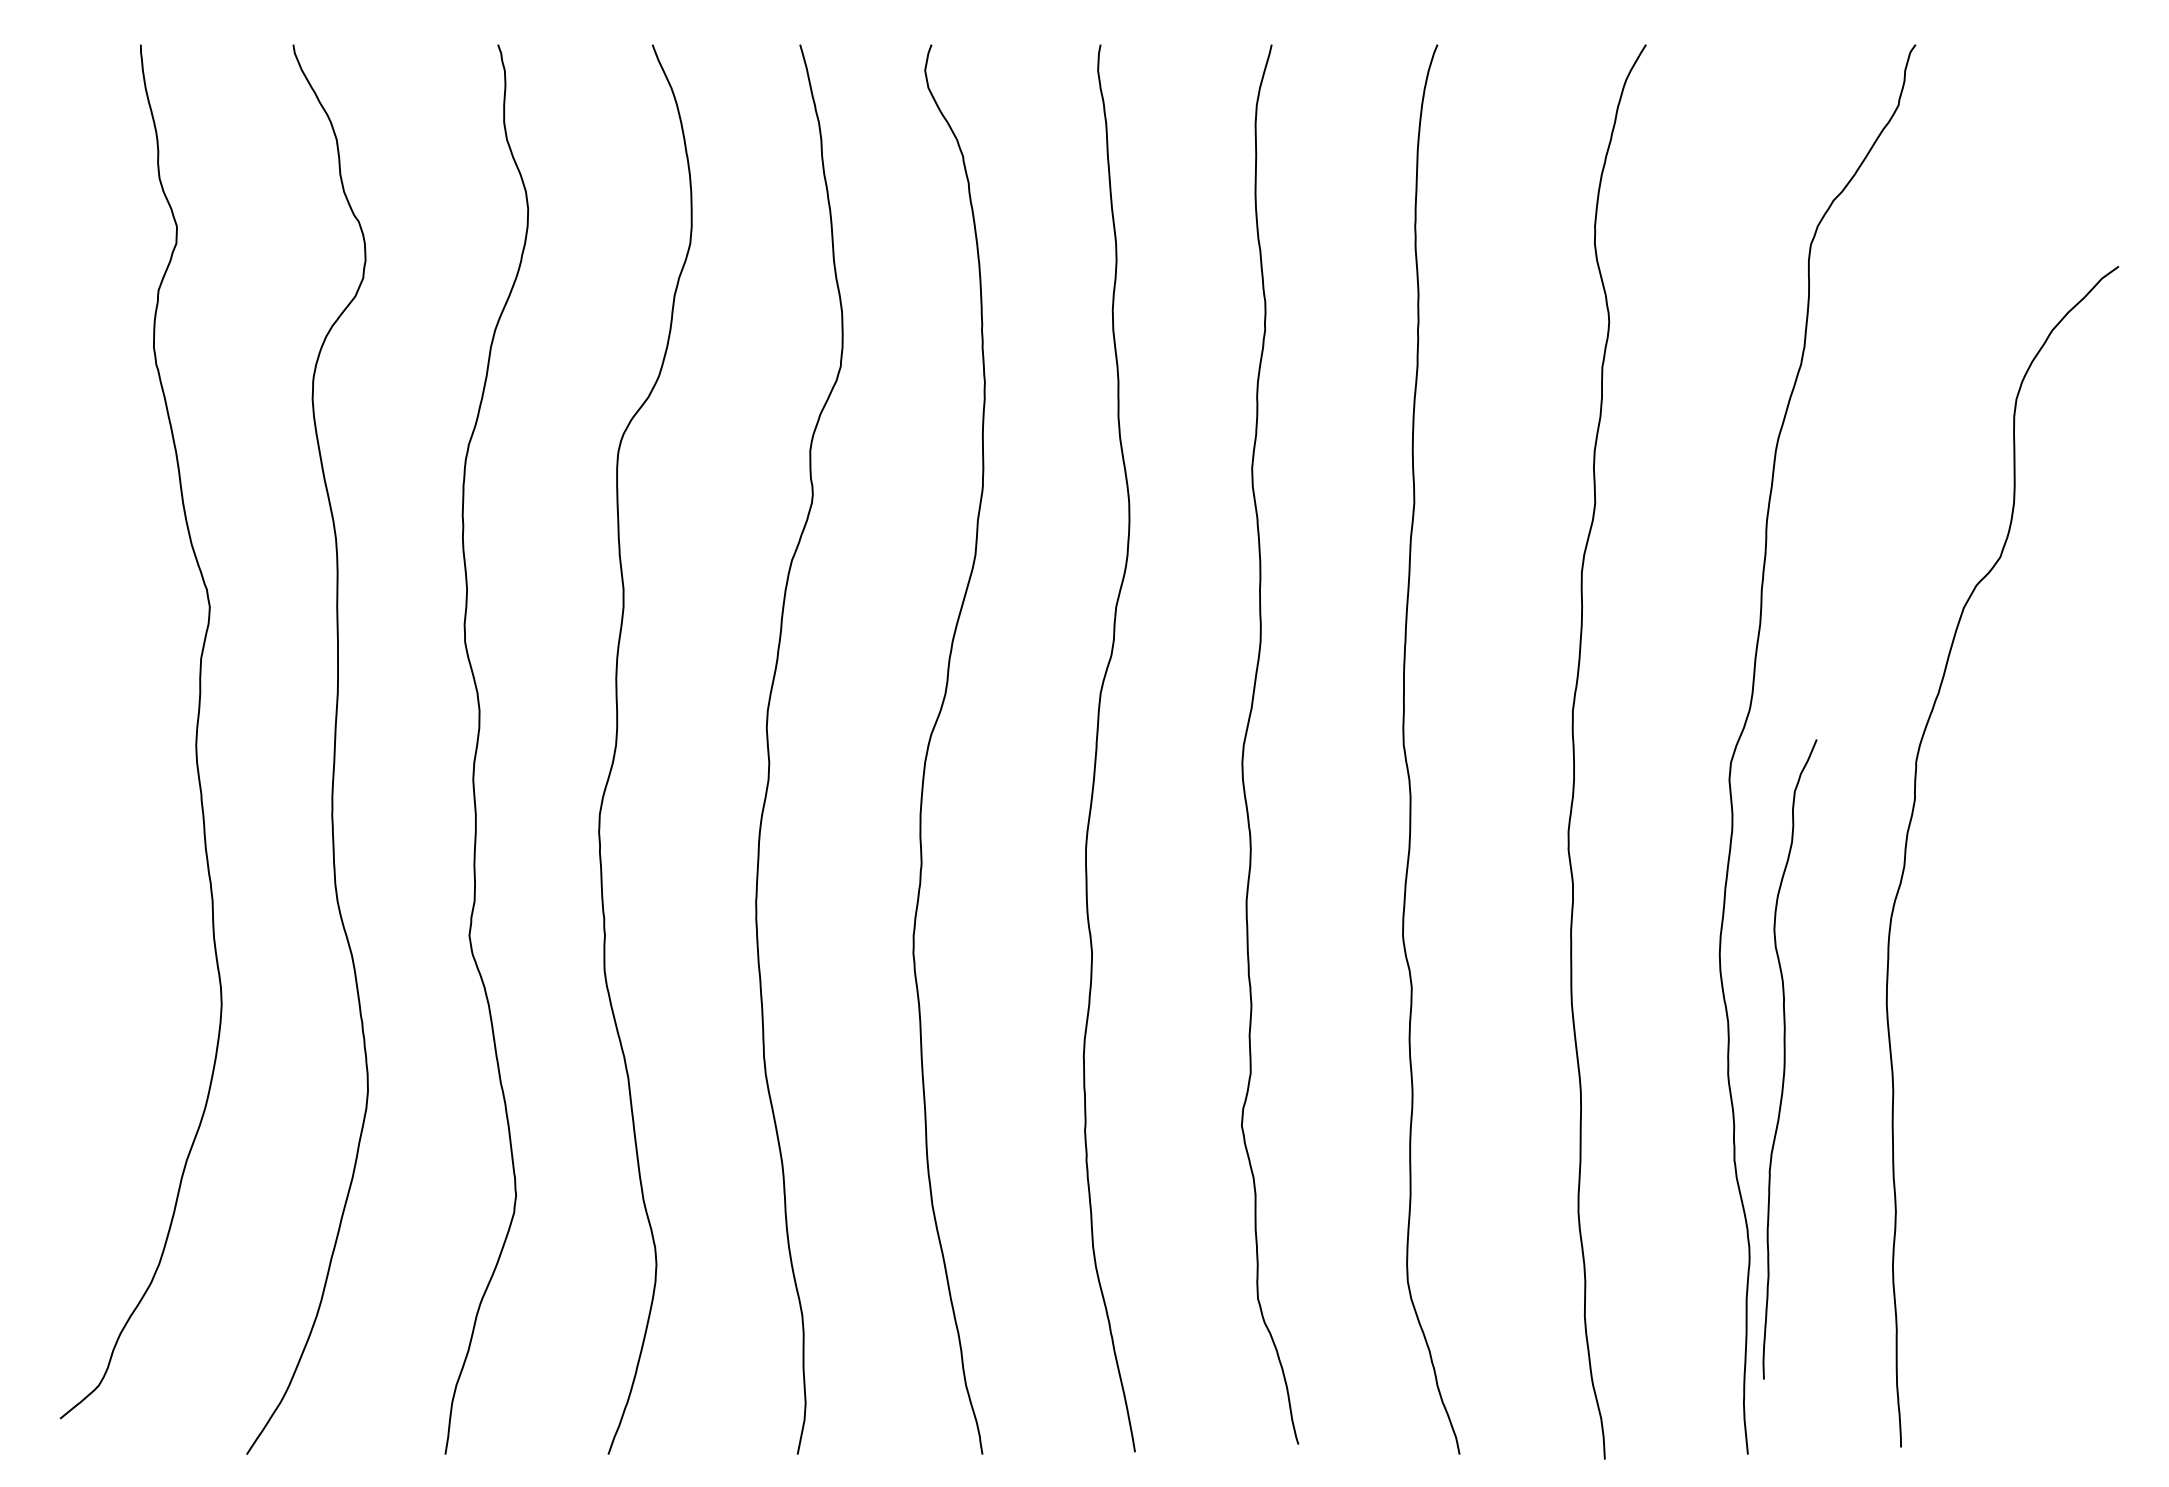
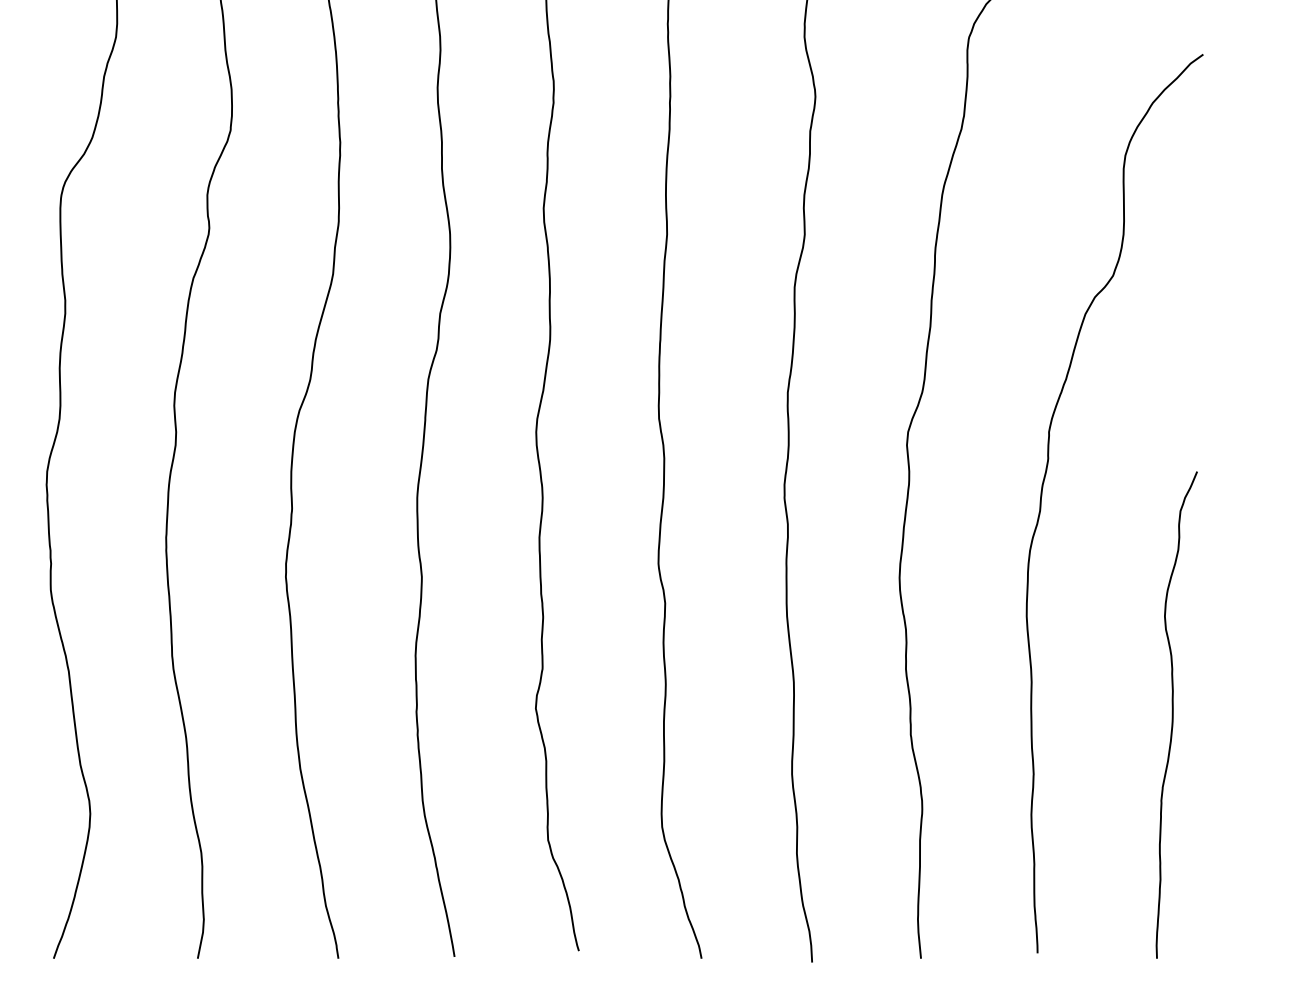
curve: (1785, 1059) -> (1173, 715), moved

